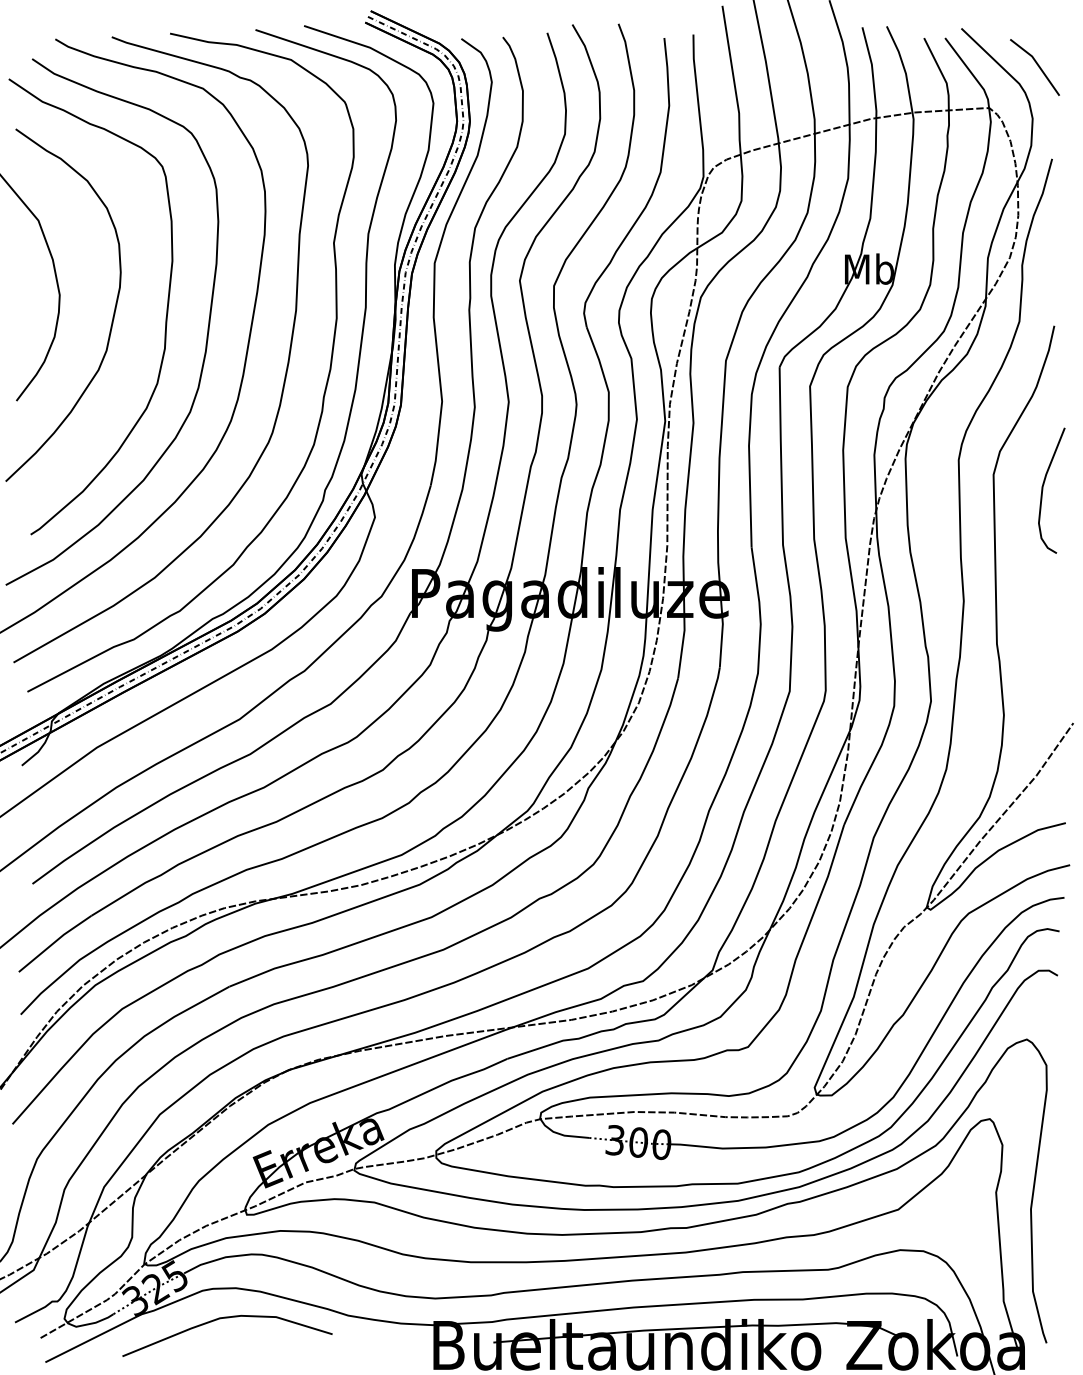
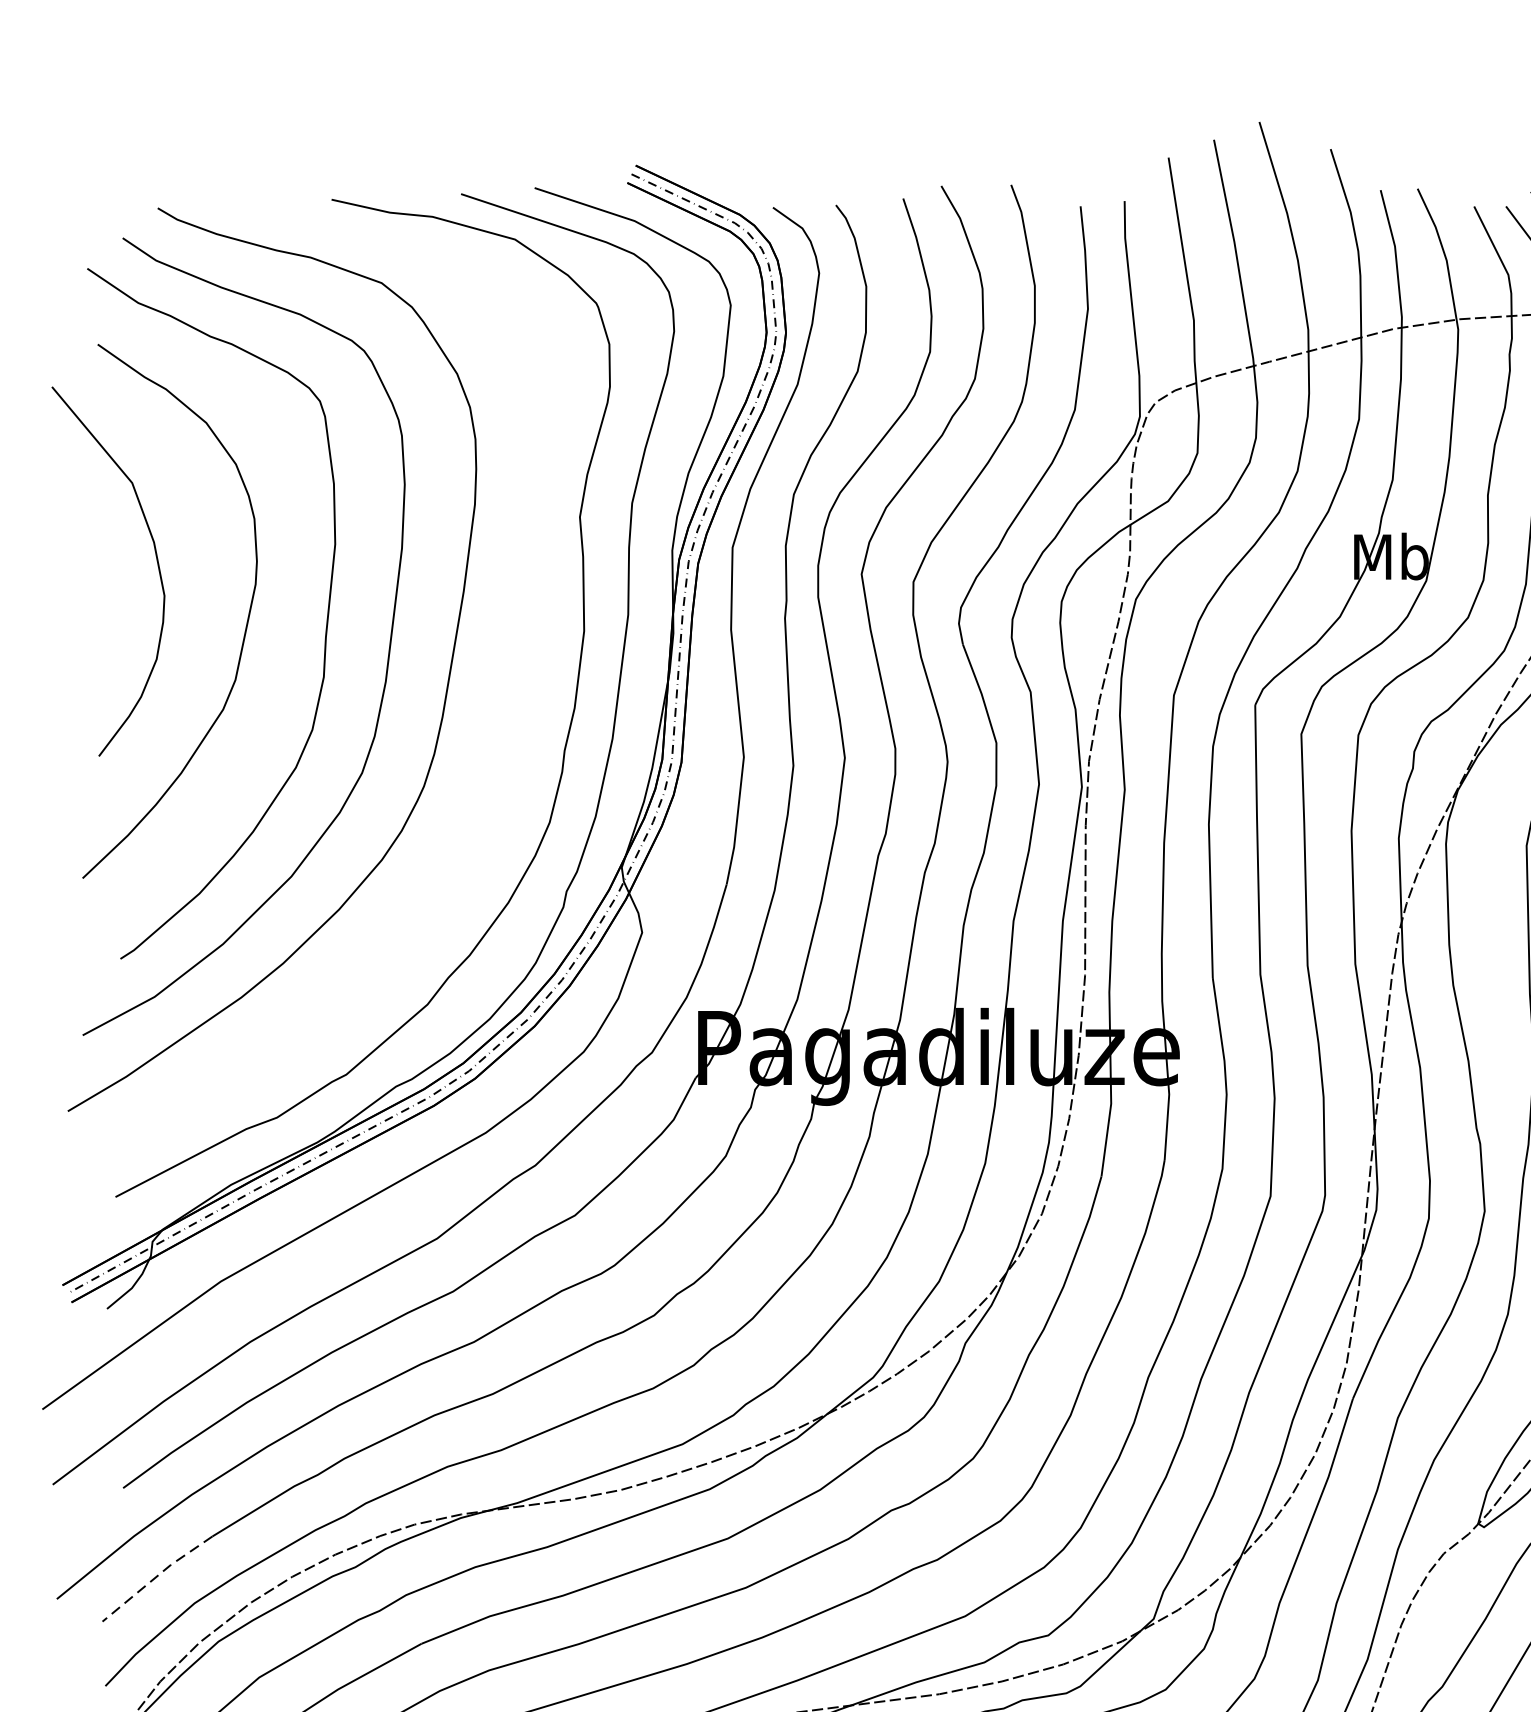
curve: (284, 376) -> (505, 719), removed
line: (54, 942) -> (156, 1576), solid -> dashed

